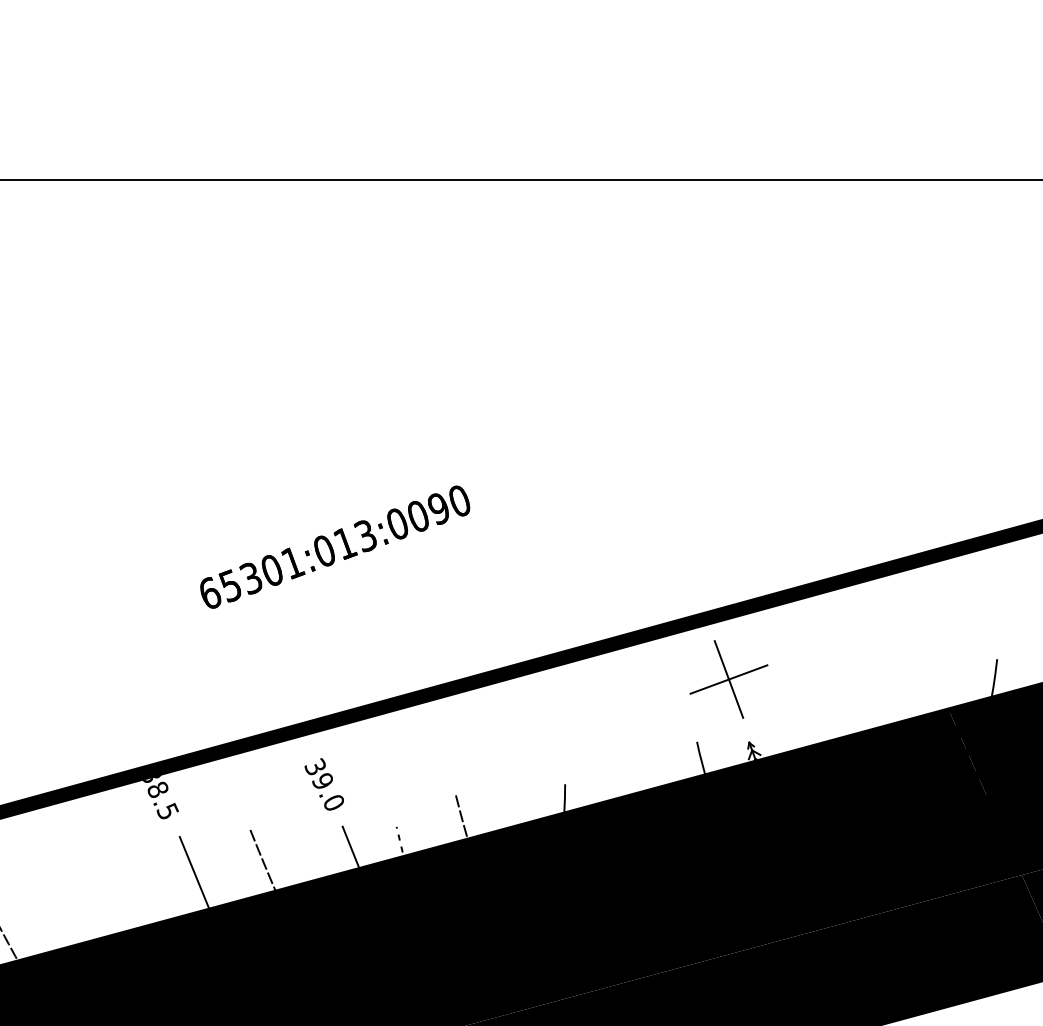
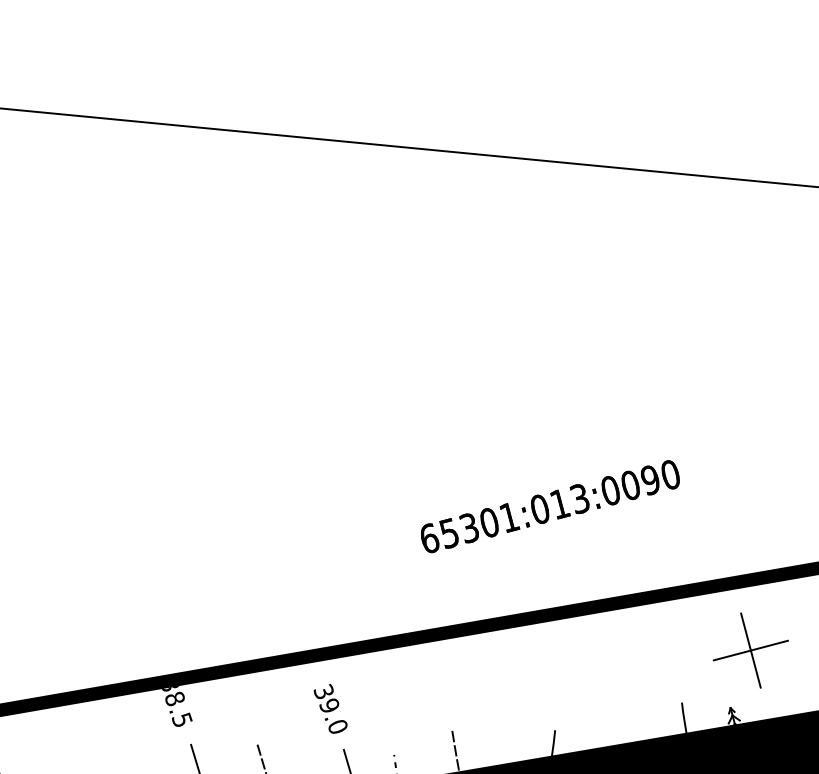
text: (335, 546) -> (550, 506), moved
part: (728, 679) -> (750, 650), moved

